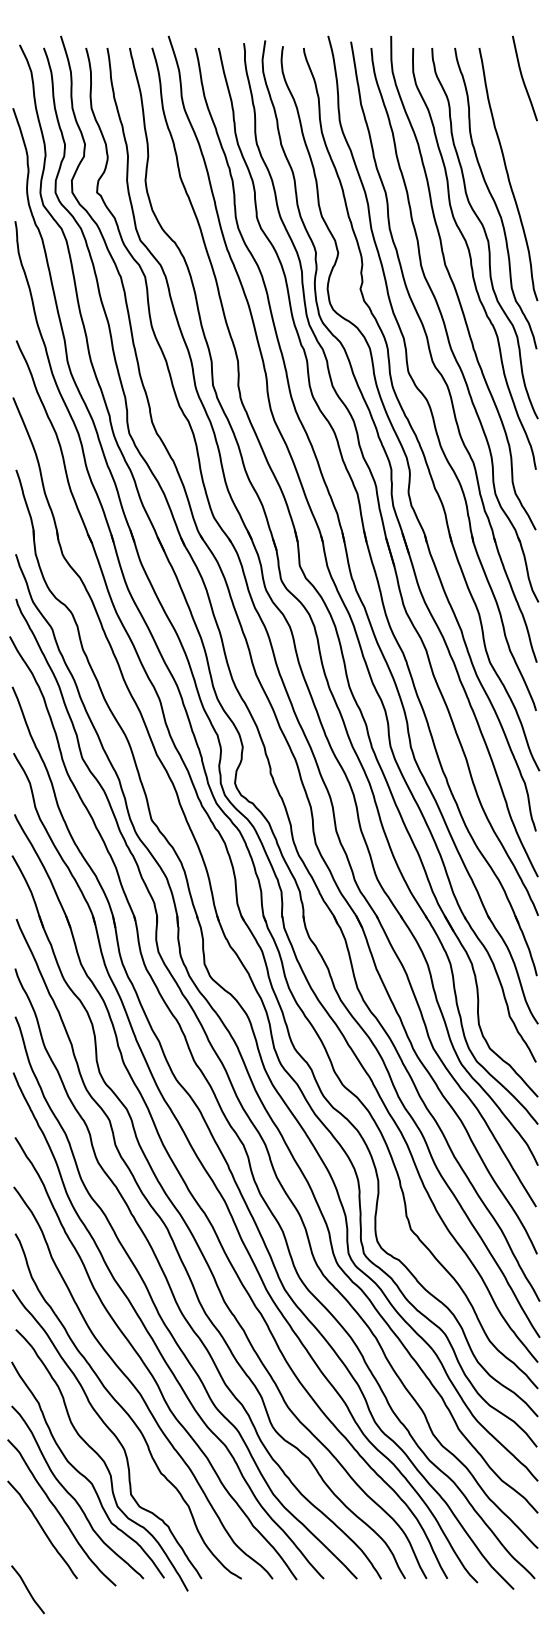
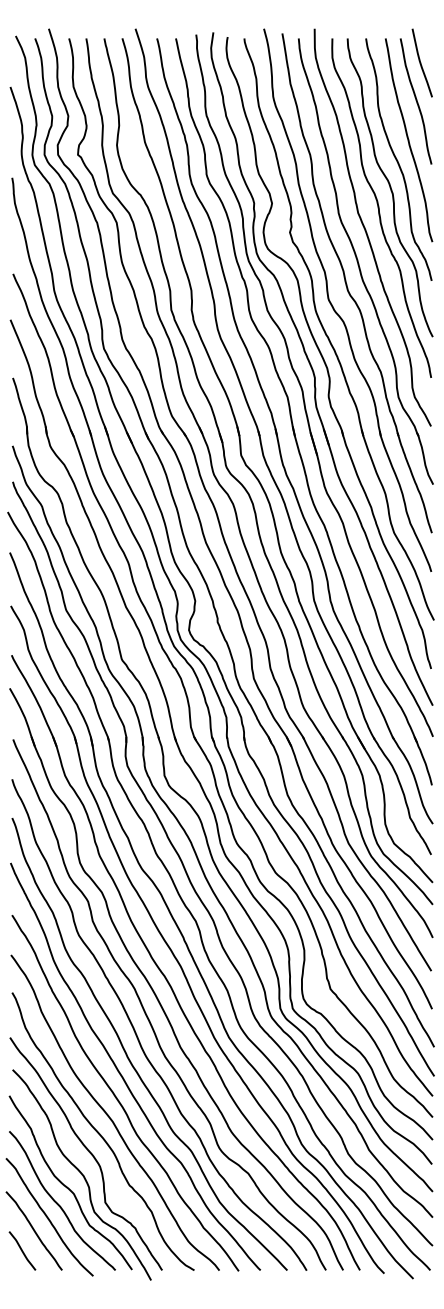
curve: (517, 125) -> (416, 100), added
curve: (27, 1589) -> (22, 1250), moved

